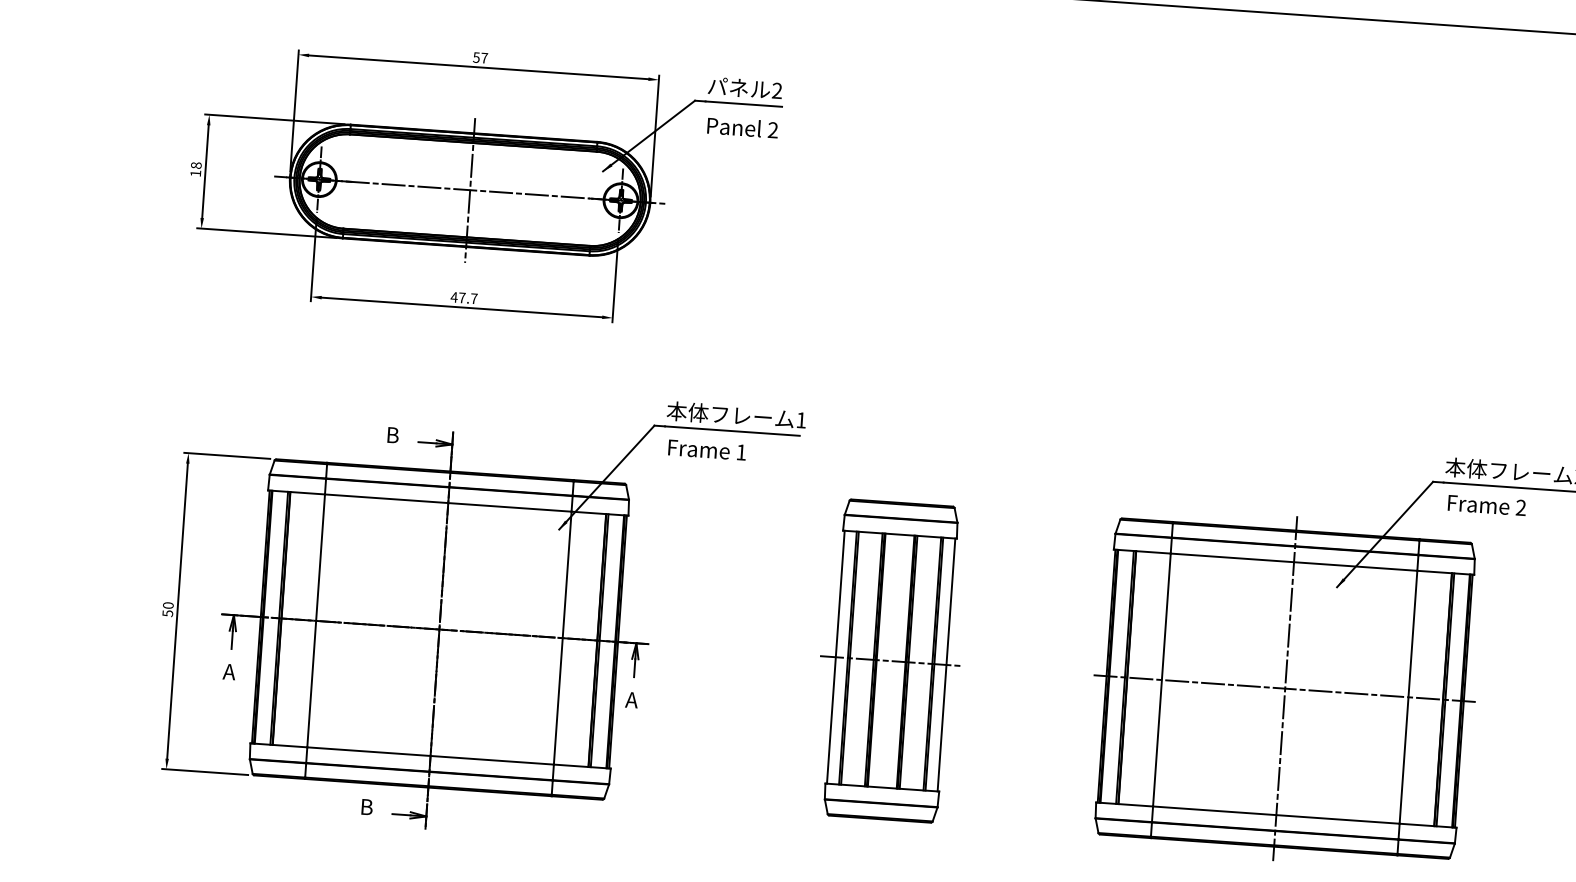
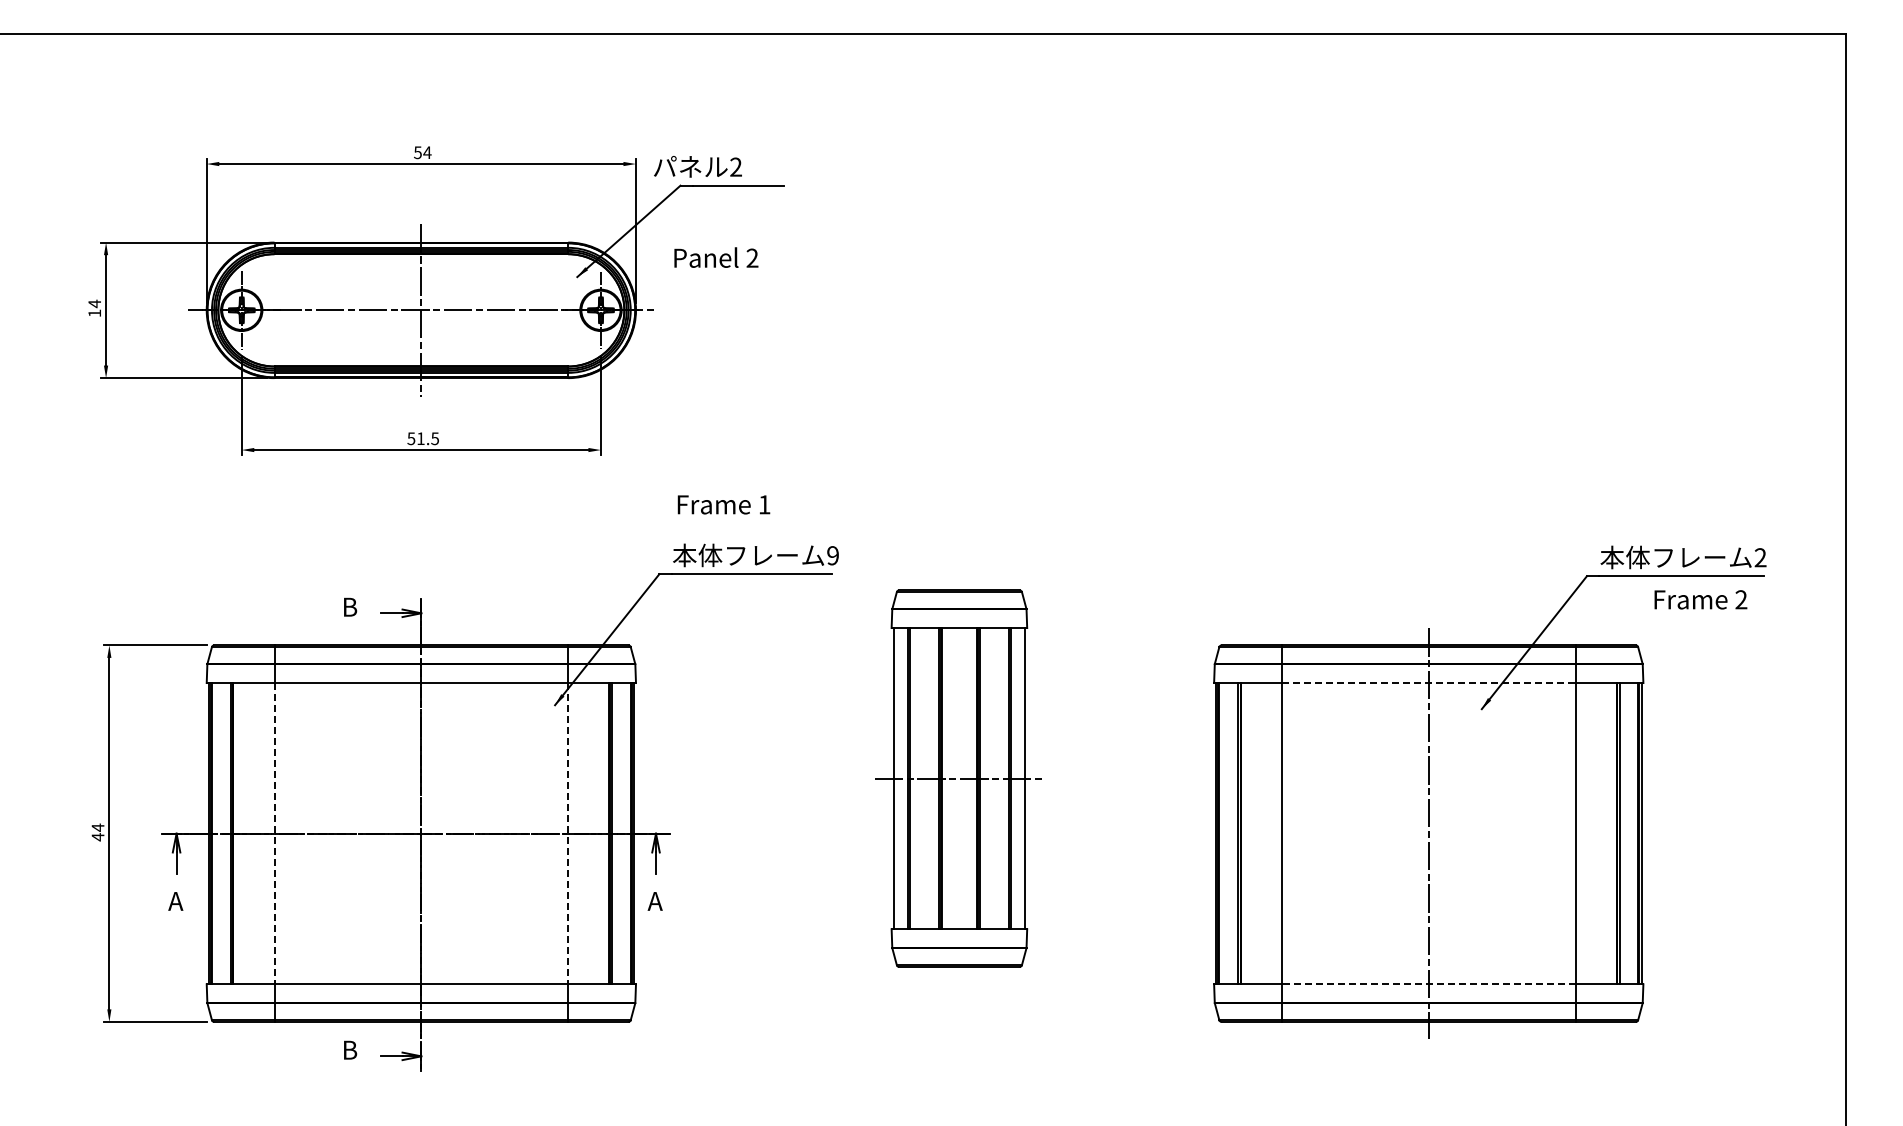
text: (484, 58) -> (427, 152), 57 -> 54
text: (744, 88) -> (697, 166), moved
text: (742, 127) -> (716, 257), moved
text: (196, 165) -> (94, 303), 18 -> 14
text: (464, 297) -> (423, 438), 47.7 -> 51.5
text: (800, 420) -> (832, 555), 1 -> 9
text: (706, 449) -> (723, 504), moved
text: (1486, 505) -> (1700, 599), moved
line: (1293, 562) -> (1428, 683), solid -> dashed
text: (167, 609) -> (97, 832), 50 -> 44
line: (316, 620) -> (274, 833), solid -> dashed
line: (562, 638) -> (568, 833), solid -> dashed
part: (890, 660) -> (958, 778), moved
line: (1284, 688) -> (1428, 833), removed
line: (1276, 815) -> (1428, 984), solid -> dashed

